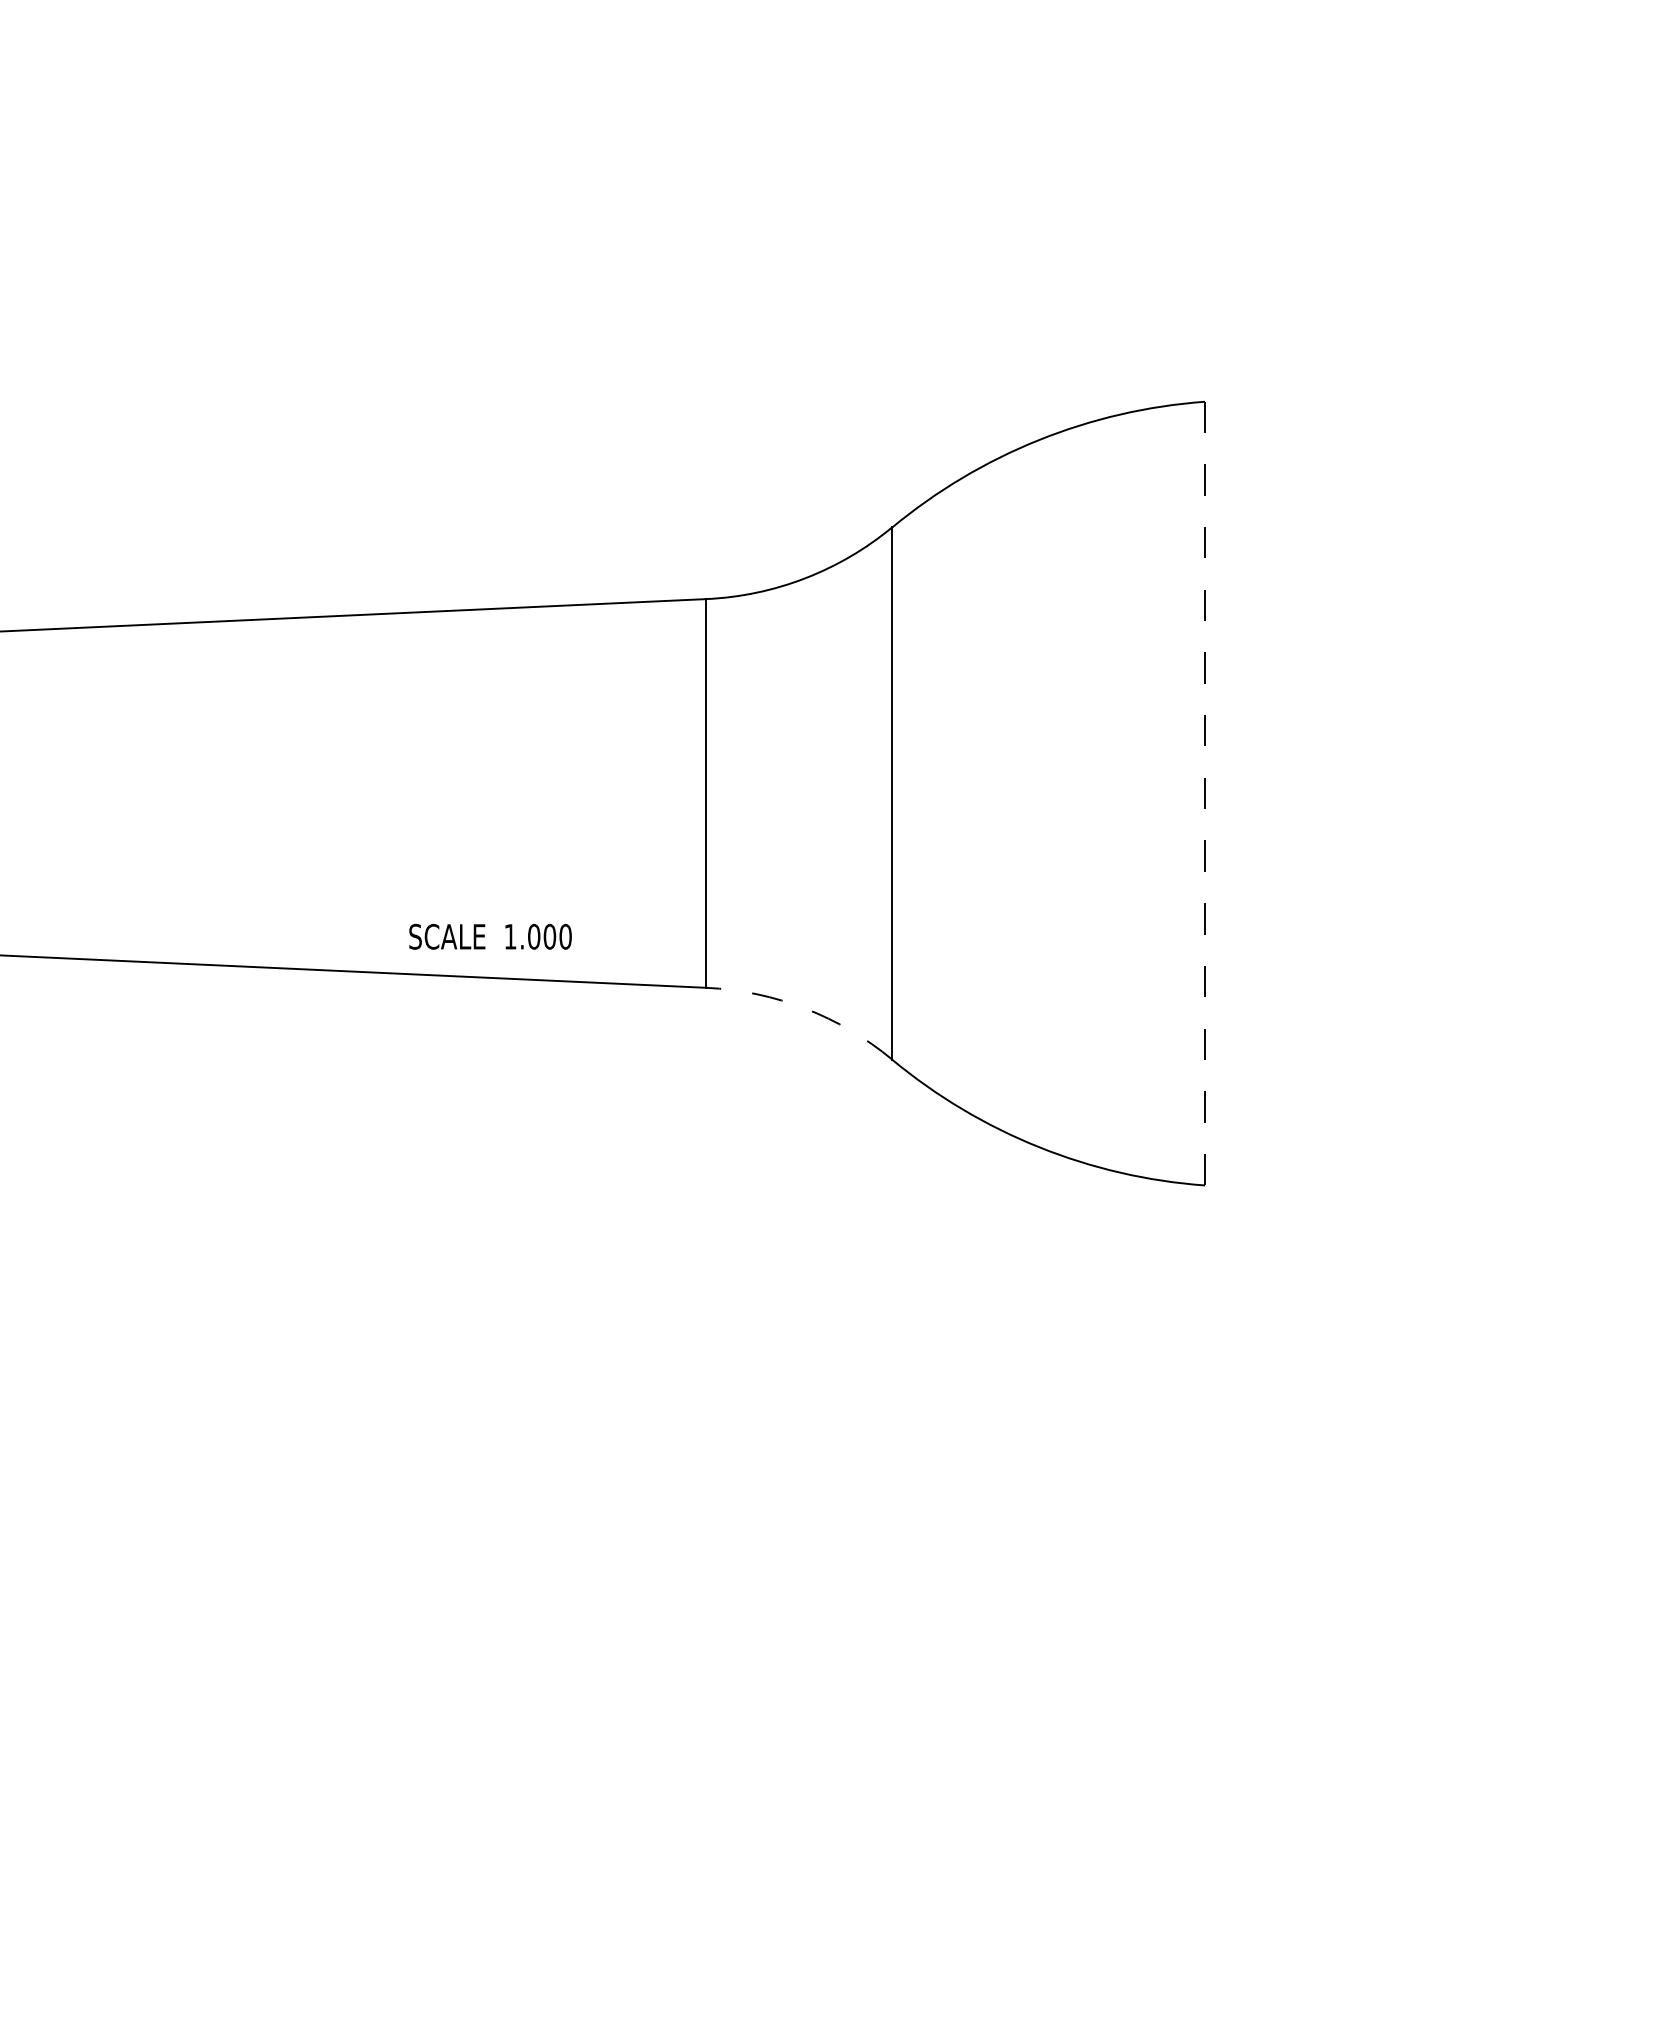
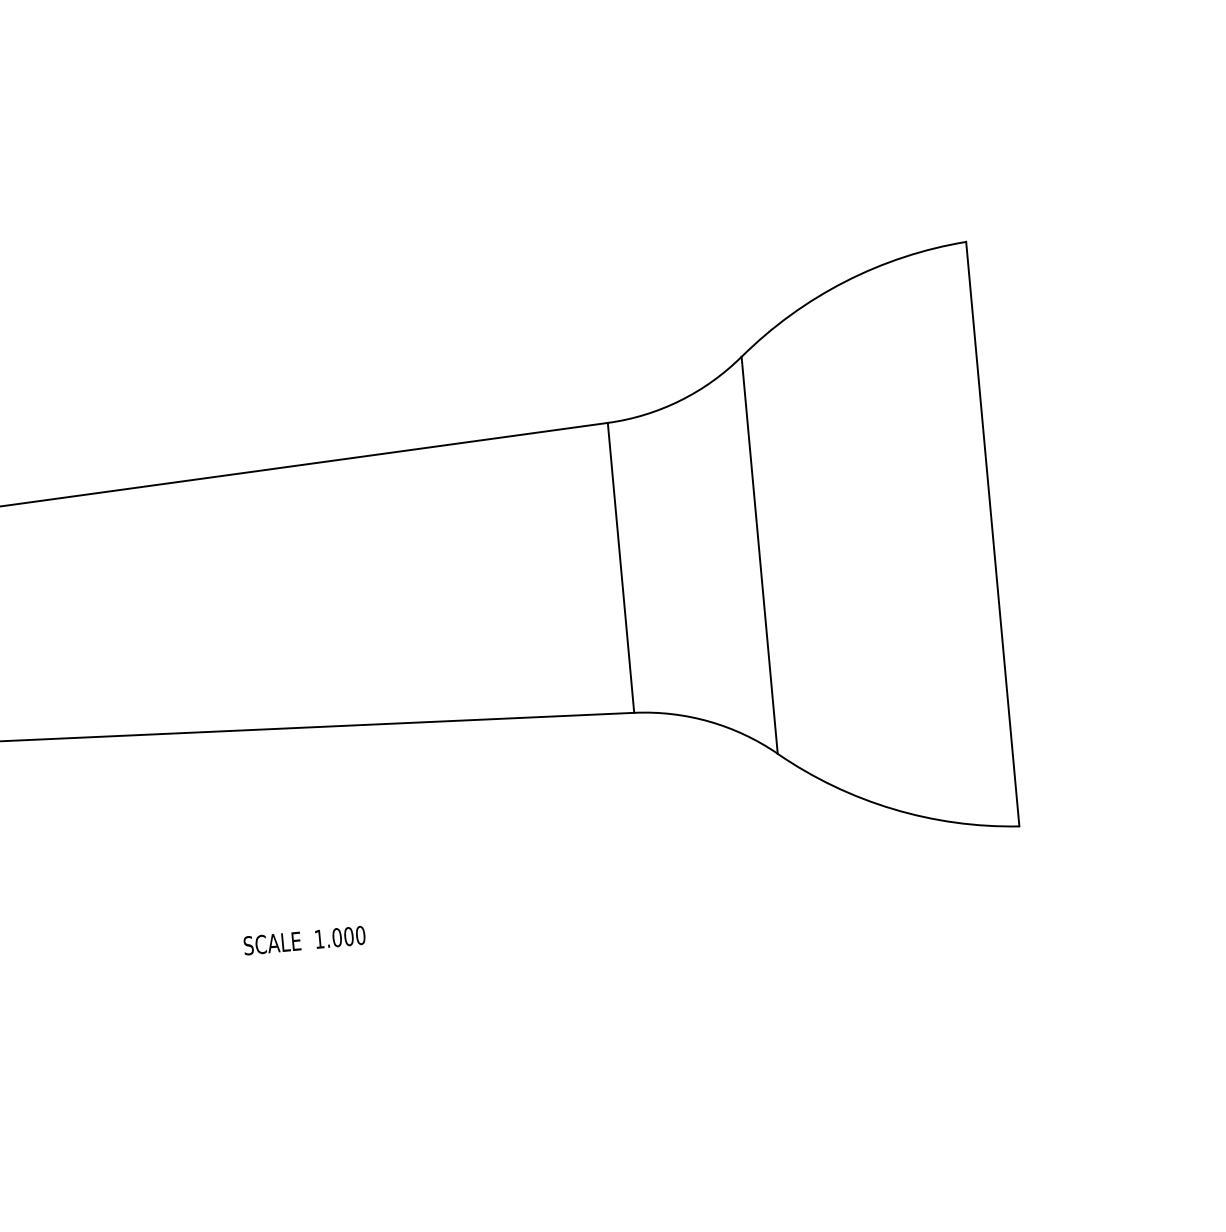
line: (1204, 793) -> (992, 534), dashed -> solid
text: (490, 936) -> (304, 940), moved
arc: (805, 1008) -> (709, 721), dashed -> solid

